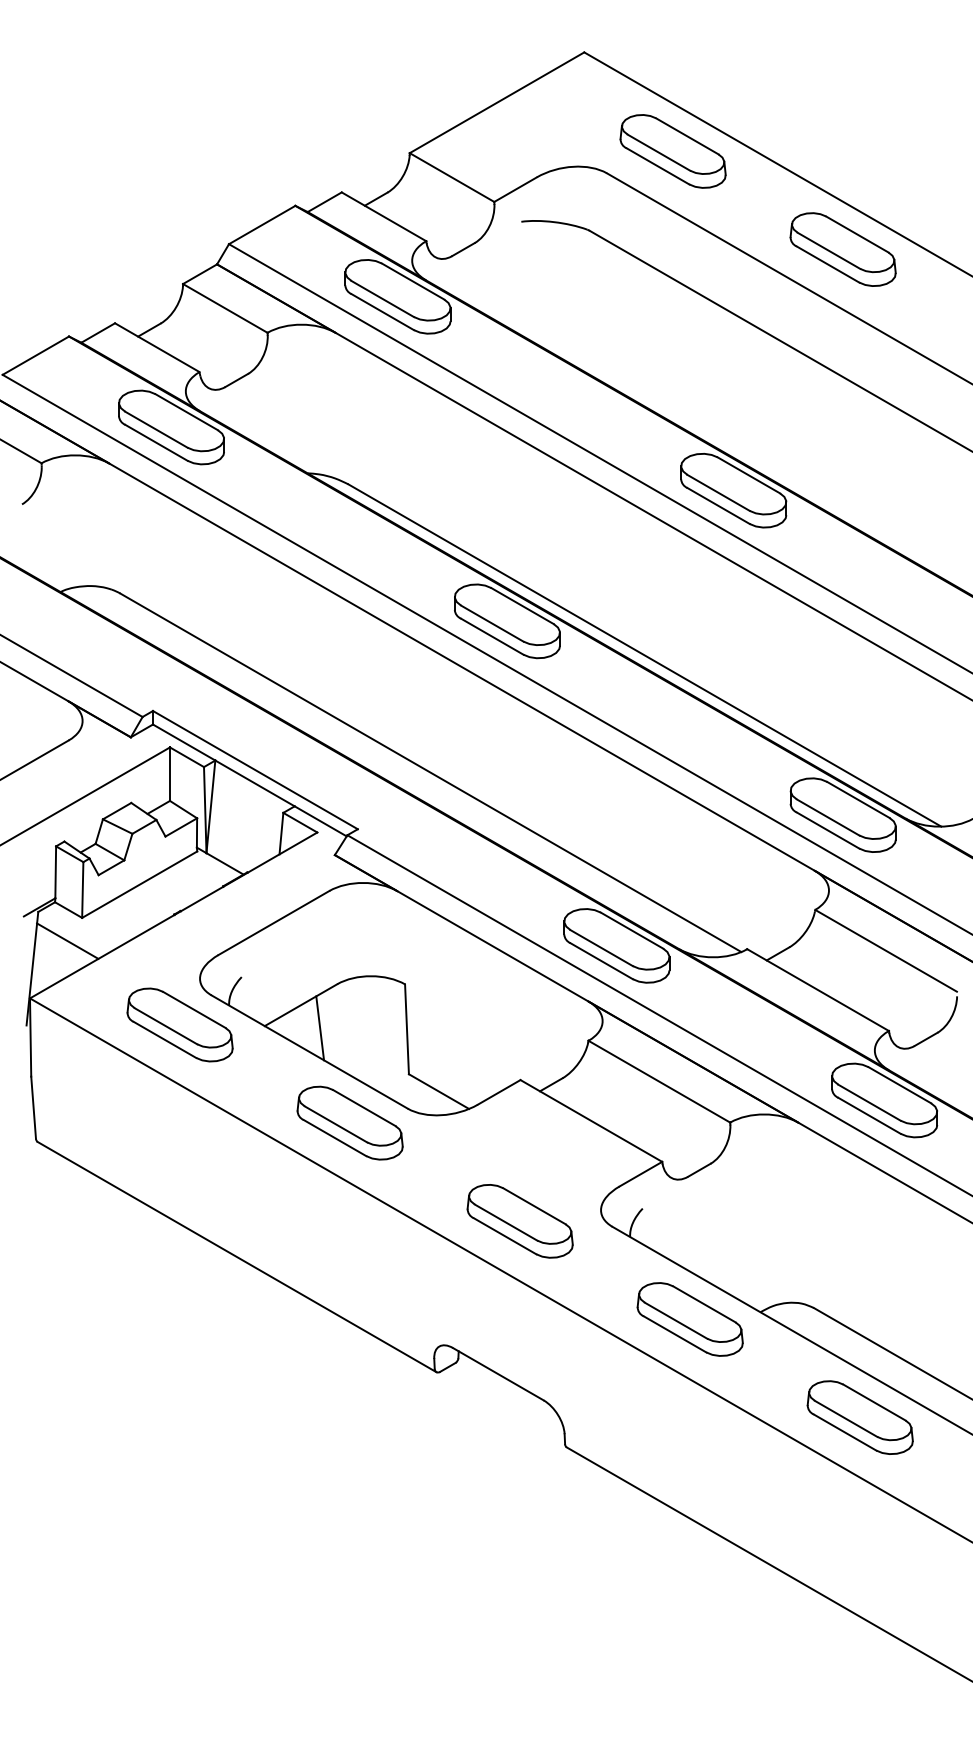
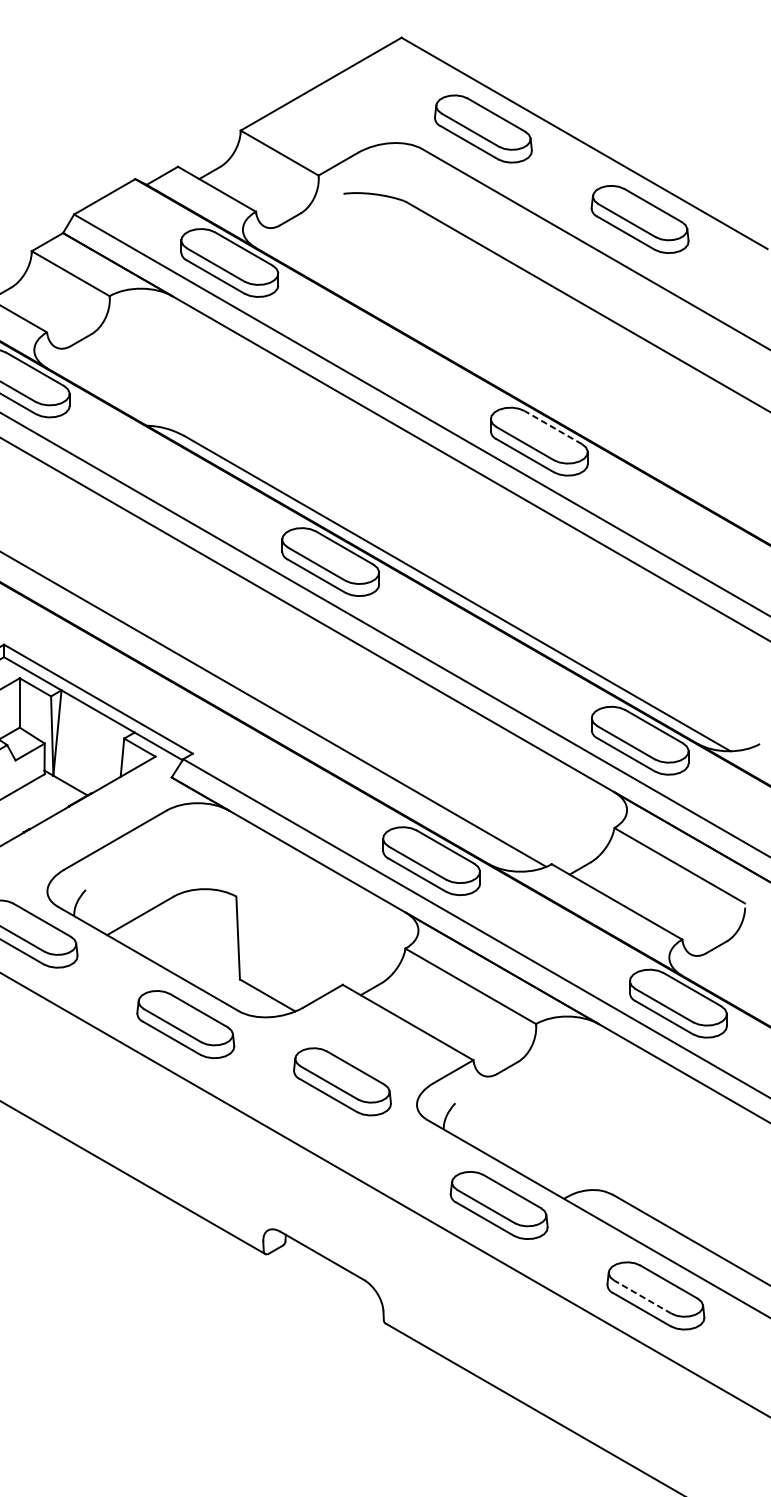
line: (748, 475) -> (552, 427), solid -> dashed
line: (320, 1028) -> (158, 937), removed
part: (519, 1221) -> (341, 1082), moved
line: (846, 1418) -> (643, 1296), solid -> dashed

